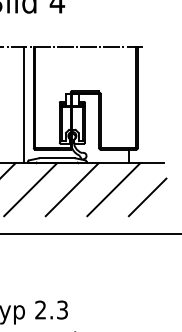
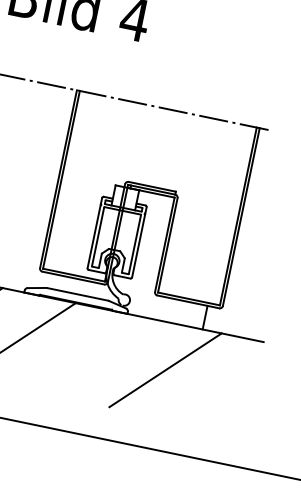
line: (23, 104) -> (37, 187), removed
line: (71, 189) -> (91, 354), removed
line: (147, 197) -> (221, 396), removed

